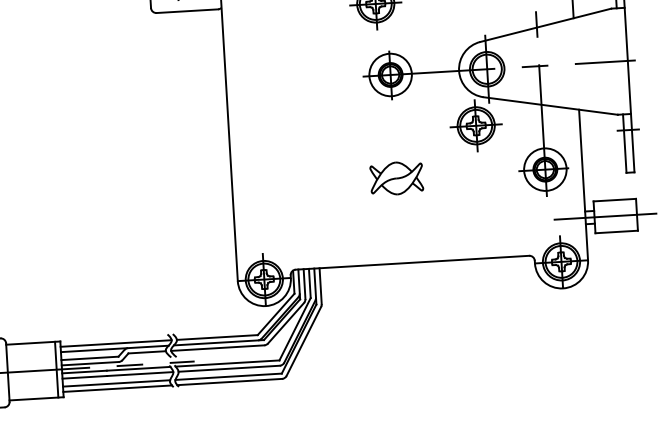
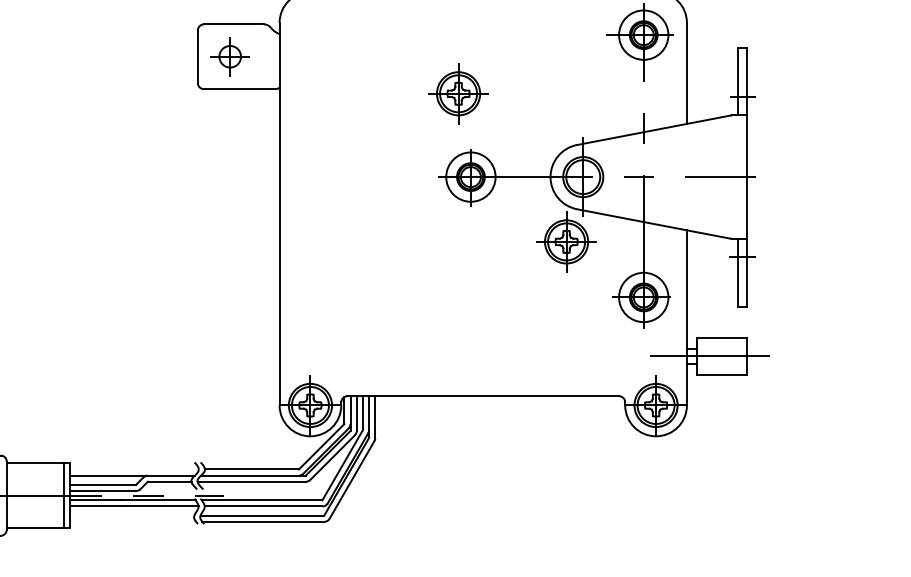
part: (396, 178) -> (470, 297), removed
line: (115, 343) -> (133, 469), removed
line: (116, 383) -> (131, 515), removed
line: (117, 388) -> (132, 521), removed

